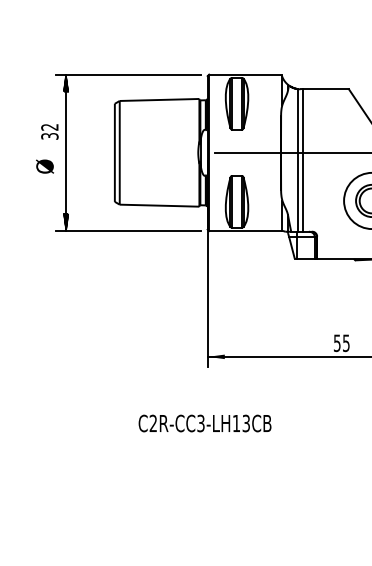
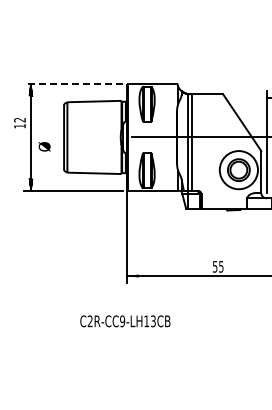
line: (128, 74) -> (73, 84), solid -> dashed
text: (49, 136) -> (19, 126), 32 -> 12
text: (44, 166) -> (44, 146), moved
text: (200, 422) -> (122, 320), C2R-CC3-LH13CB -> C2R-CC9-LH13CB

